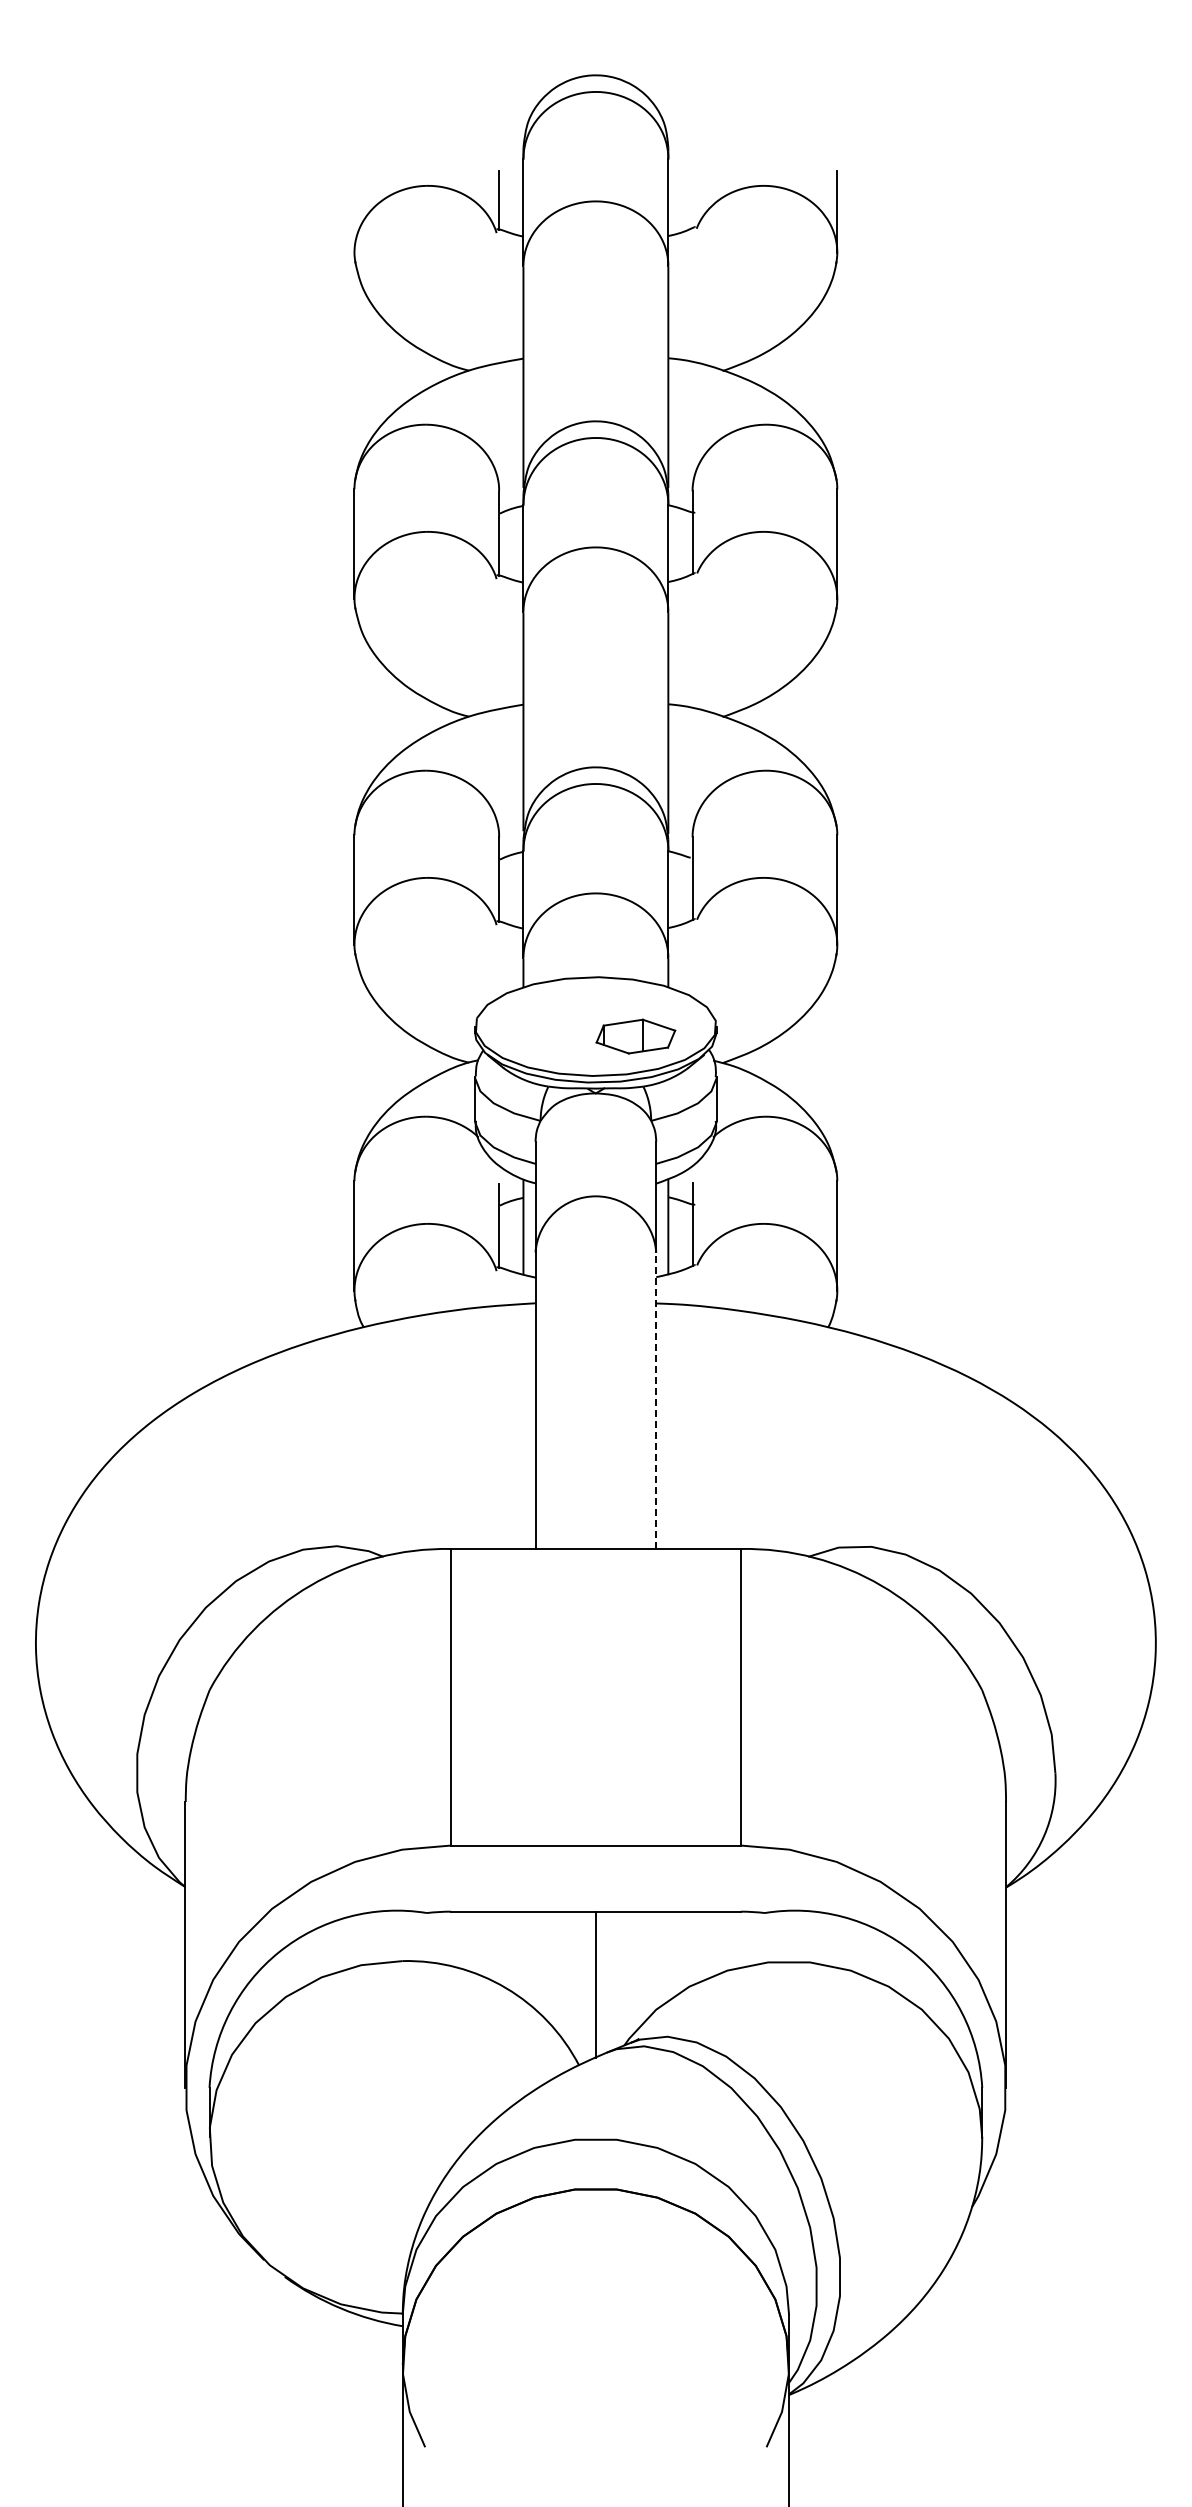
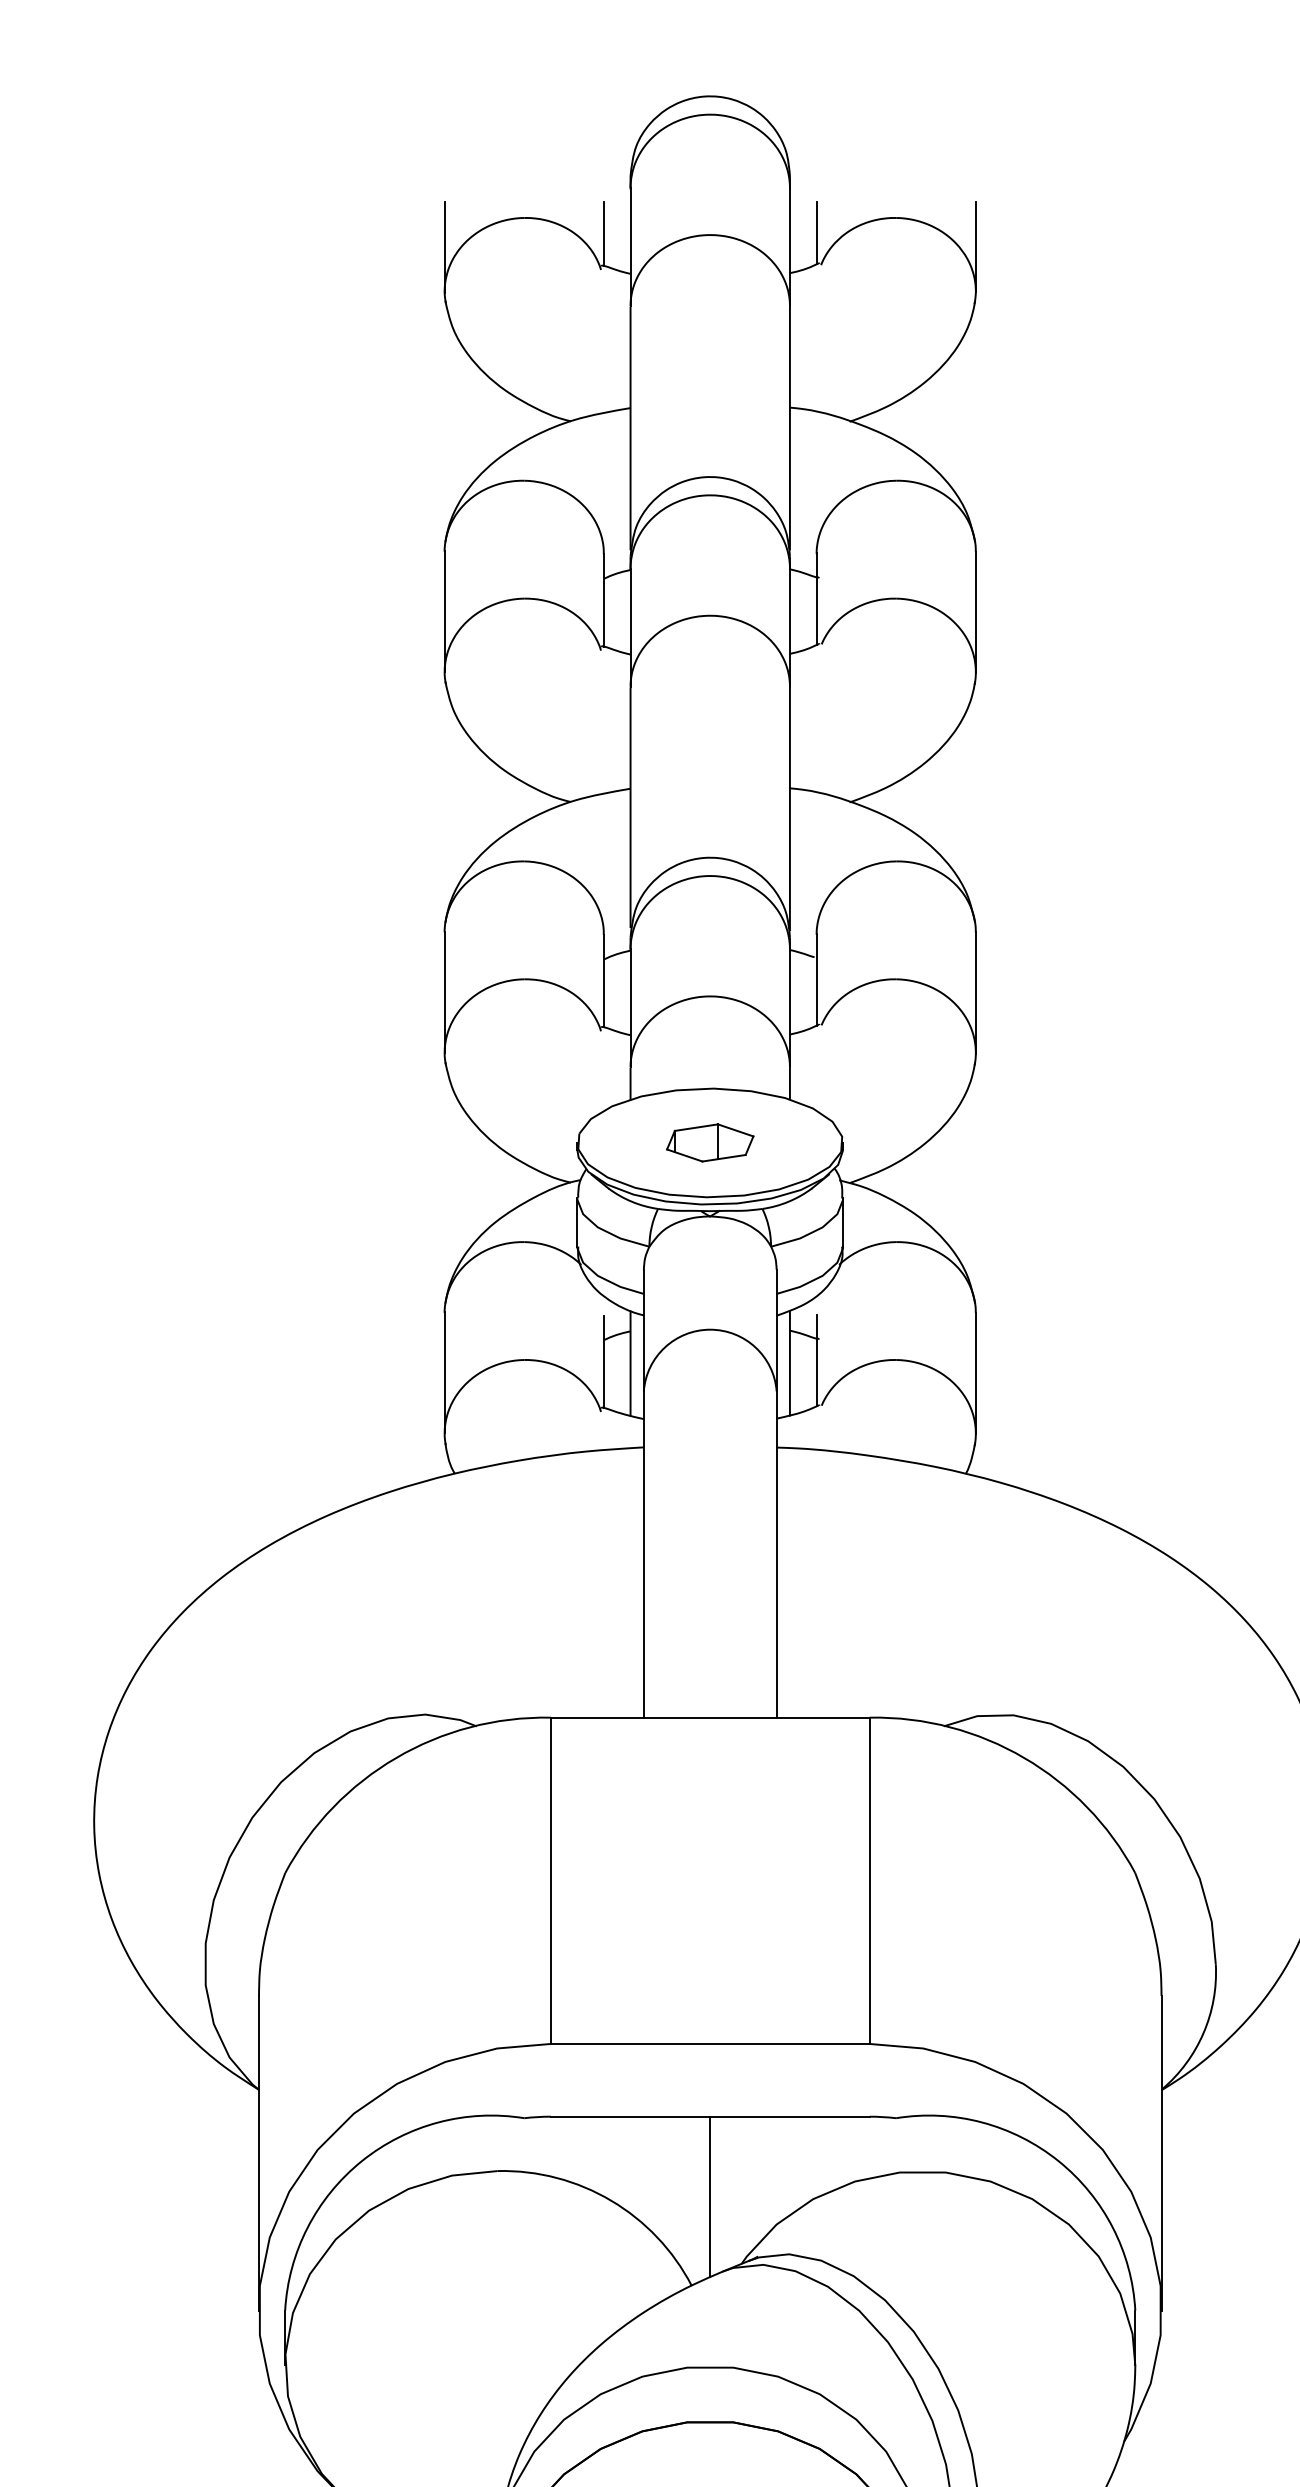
line: (692, 199) -> (816, 232), added
line: (354, 212) -> (444, 247), added
part: (635, 1036) -> (709, 1142), moved
line: (656, 1400) -> (776, 1554), dashed -> solid

